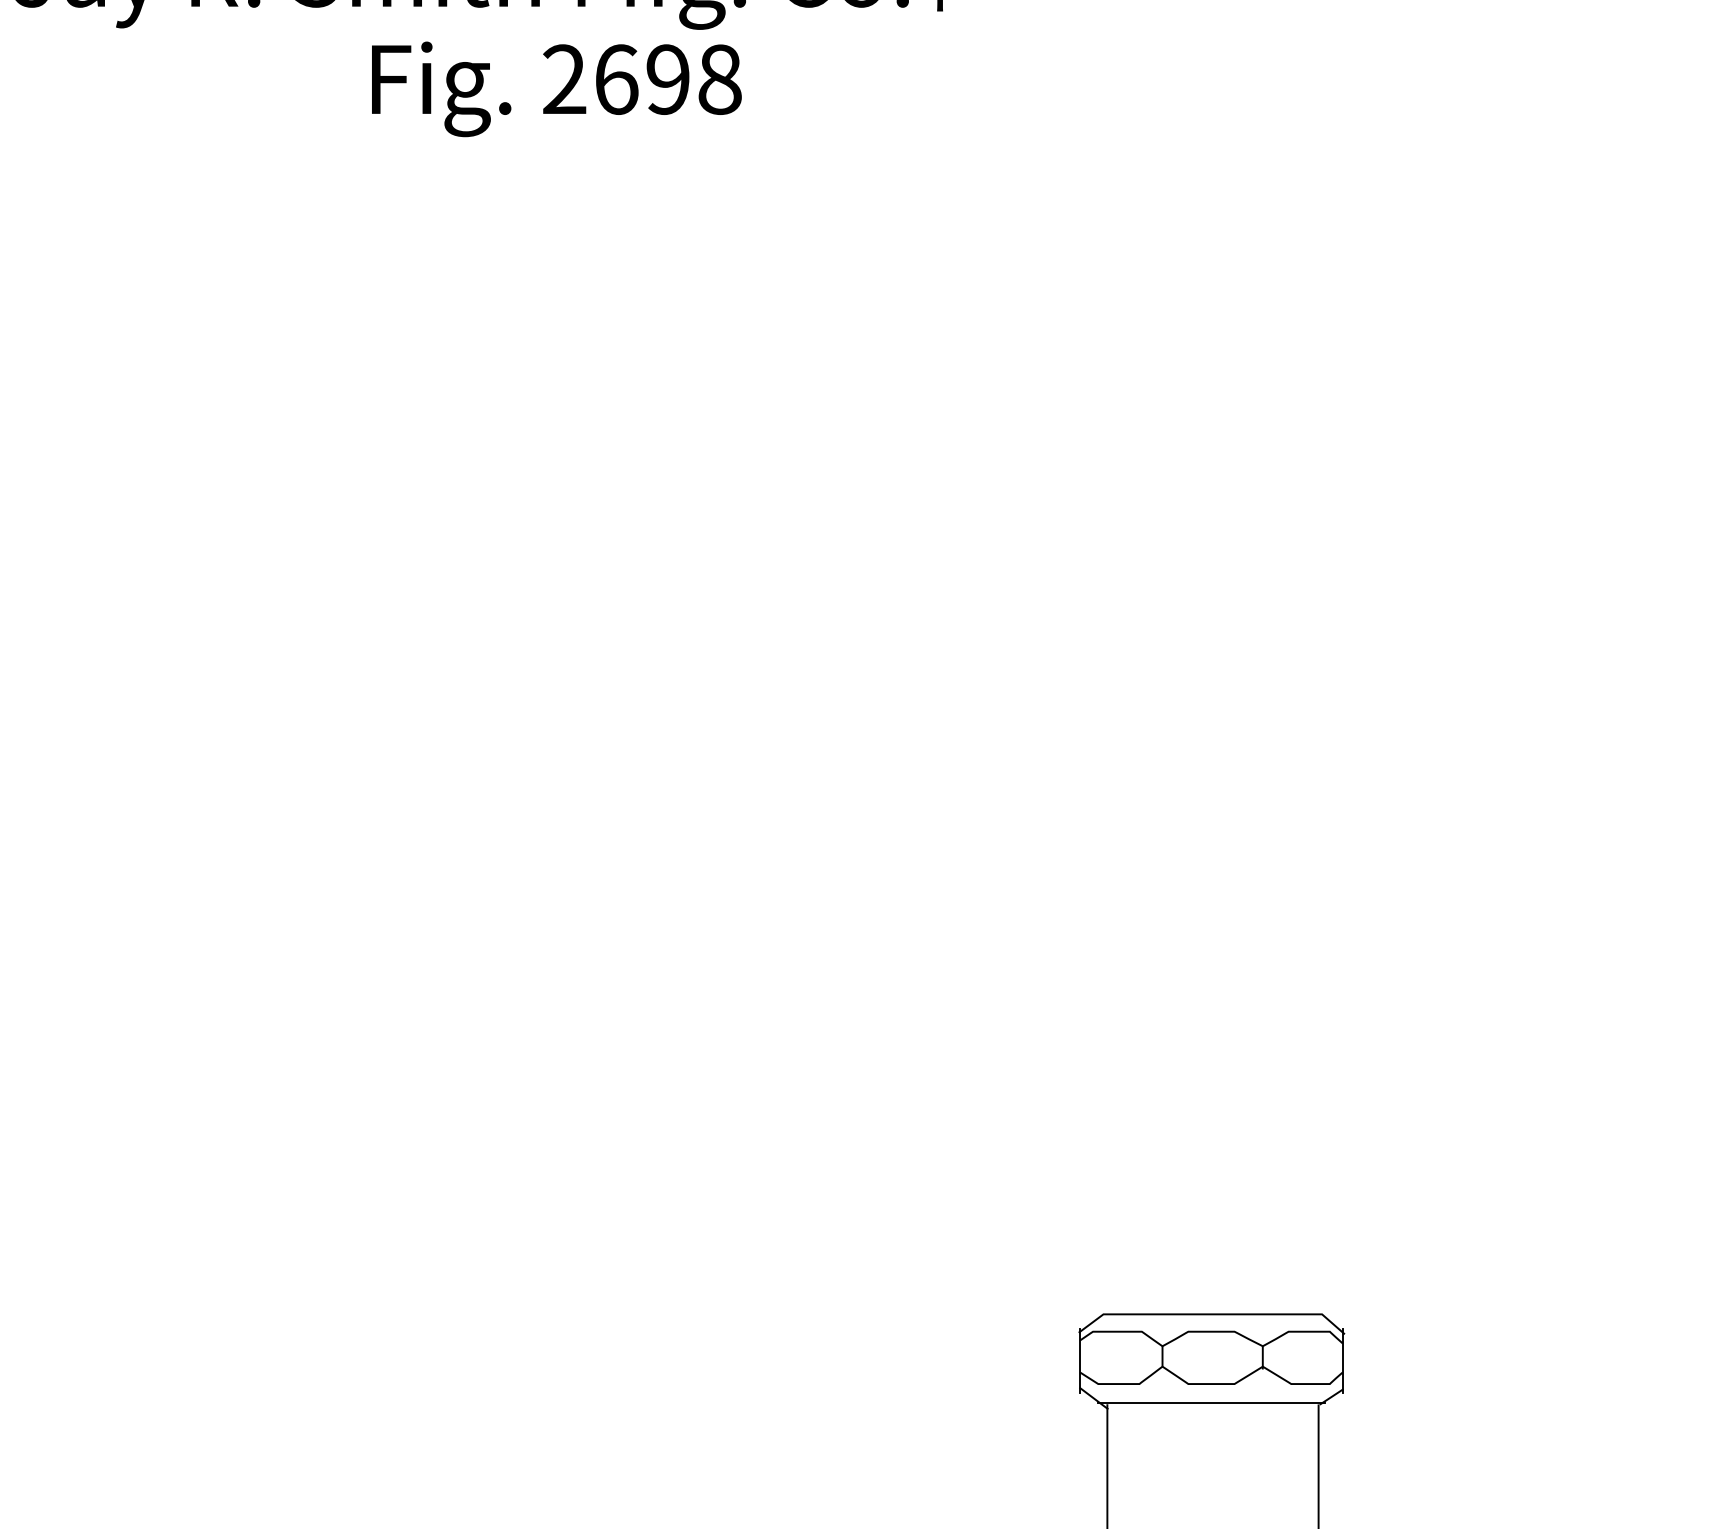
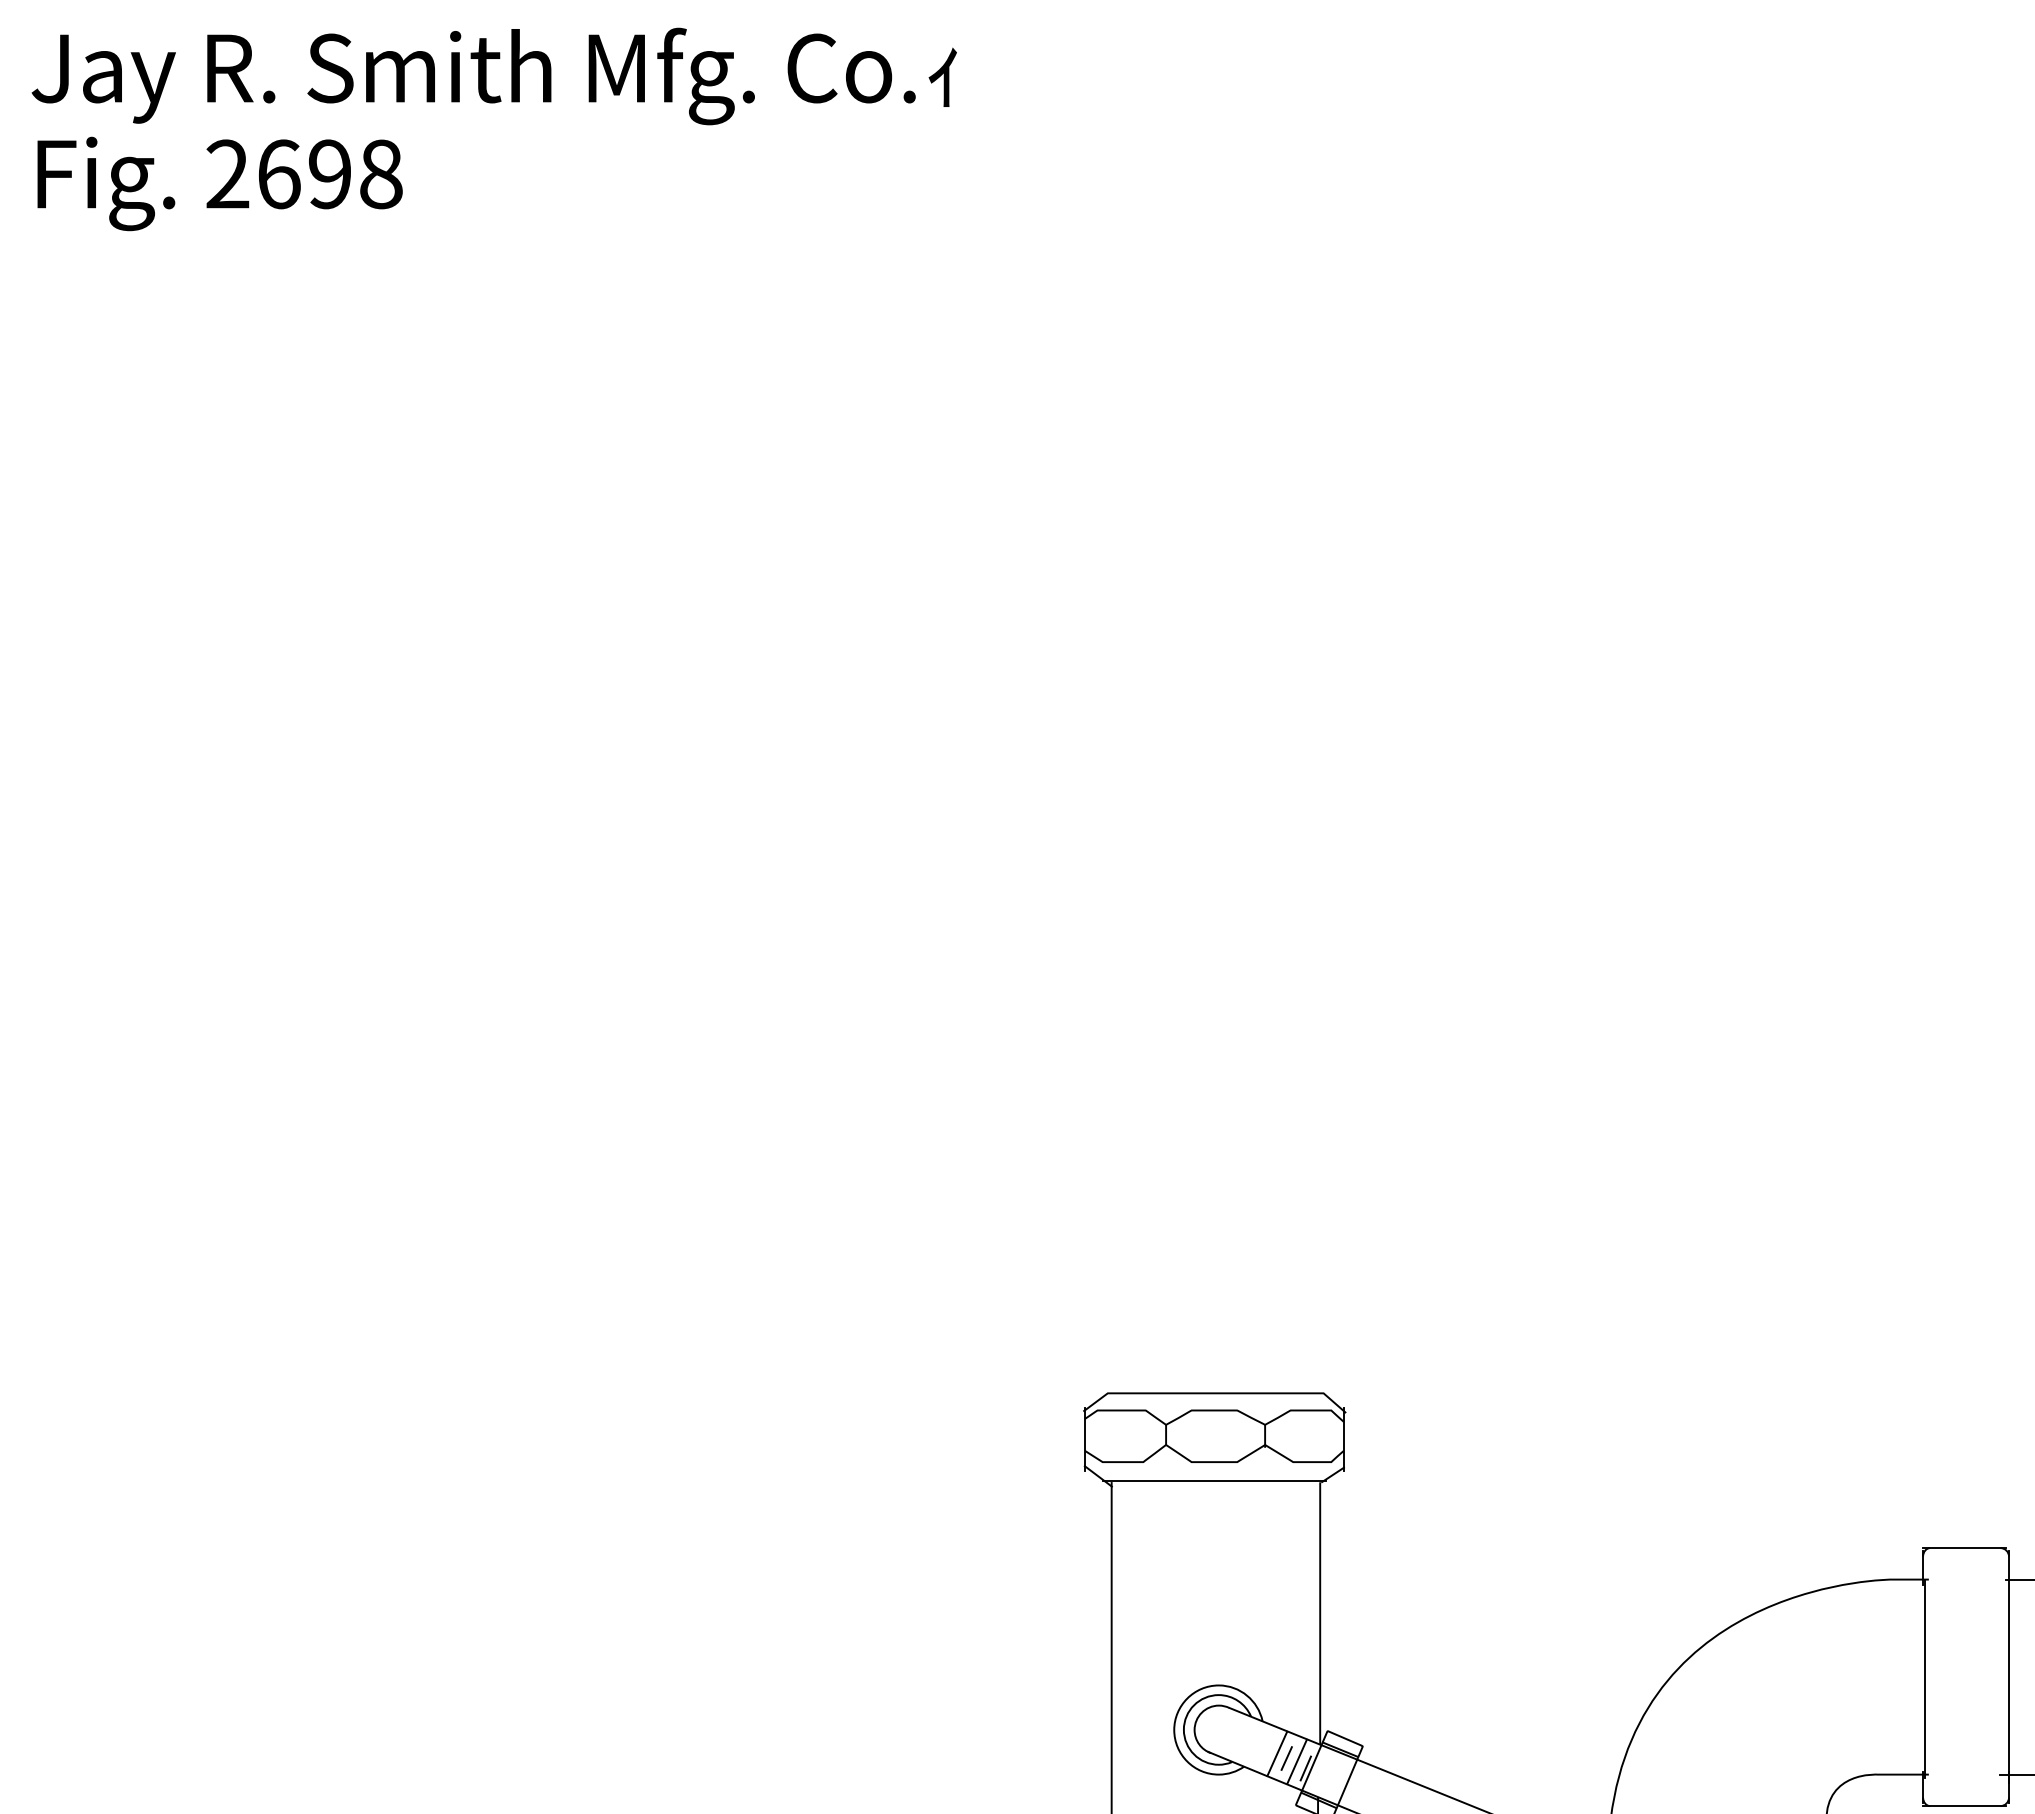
text: (556, 88) -> (219, 183), moved

